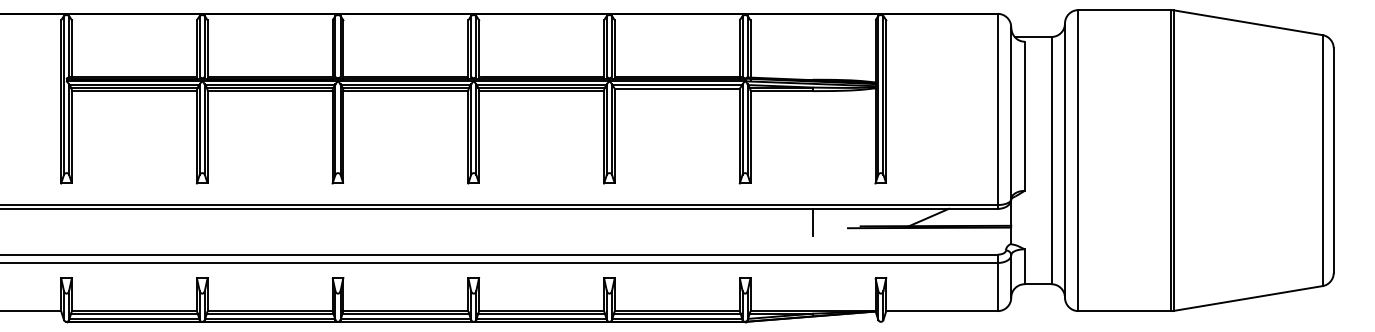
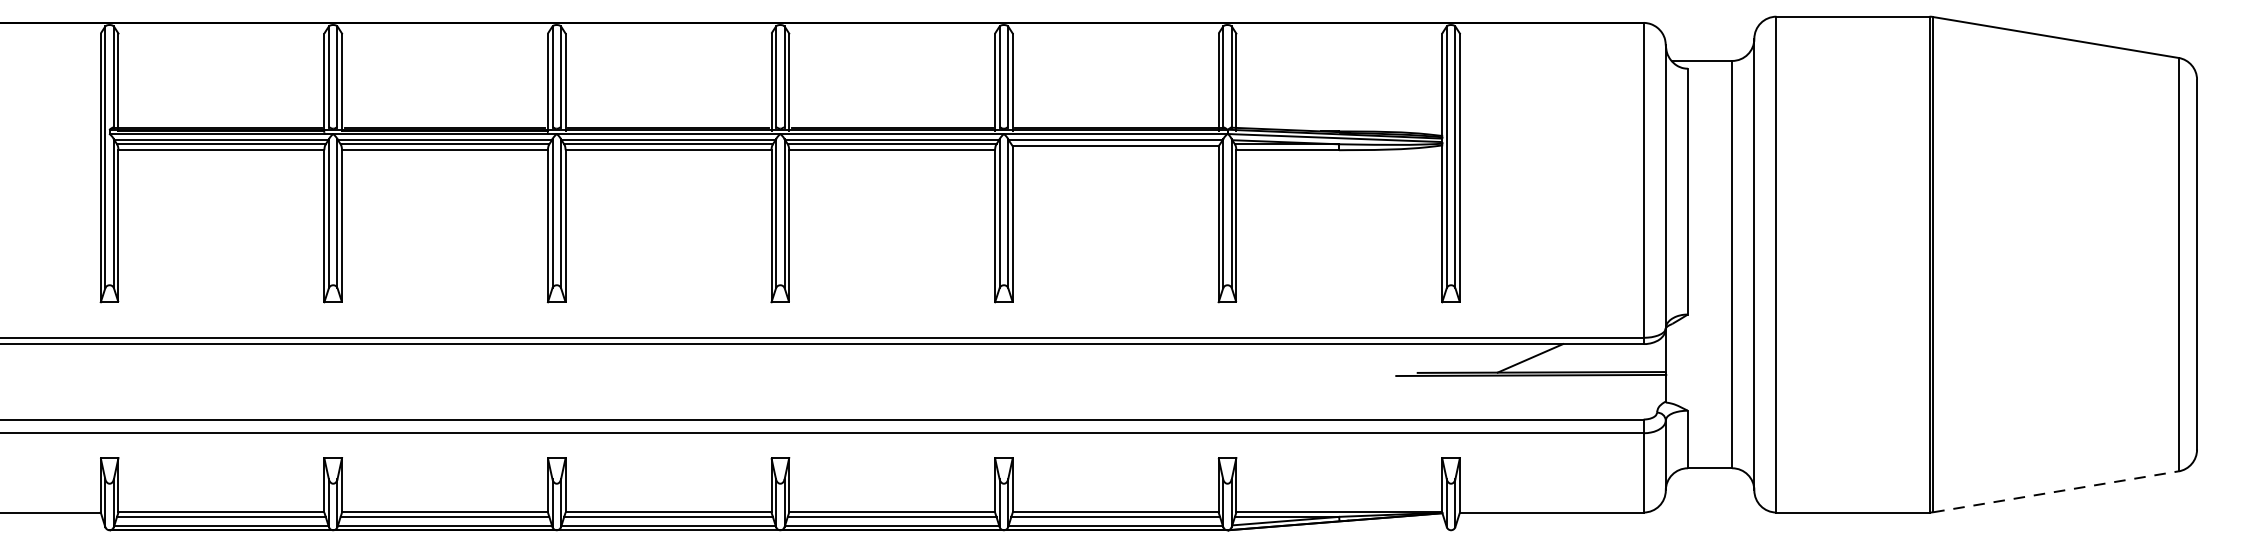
line: (812, 221) -> (1338, 364), removed
line: (1248, 298) -> (2056, 491), solid -> dashed

